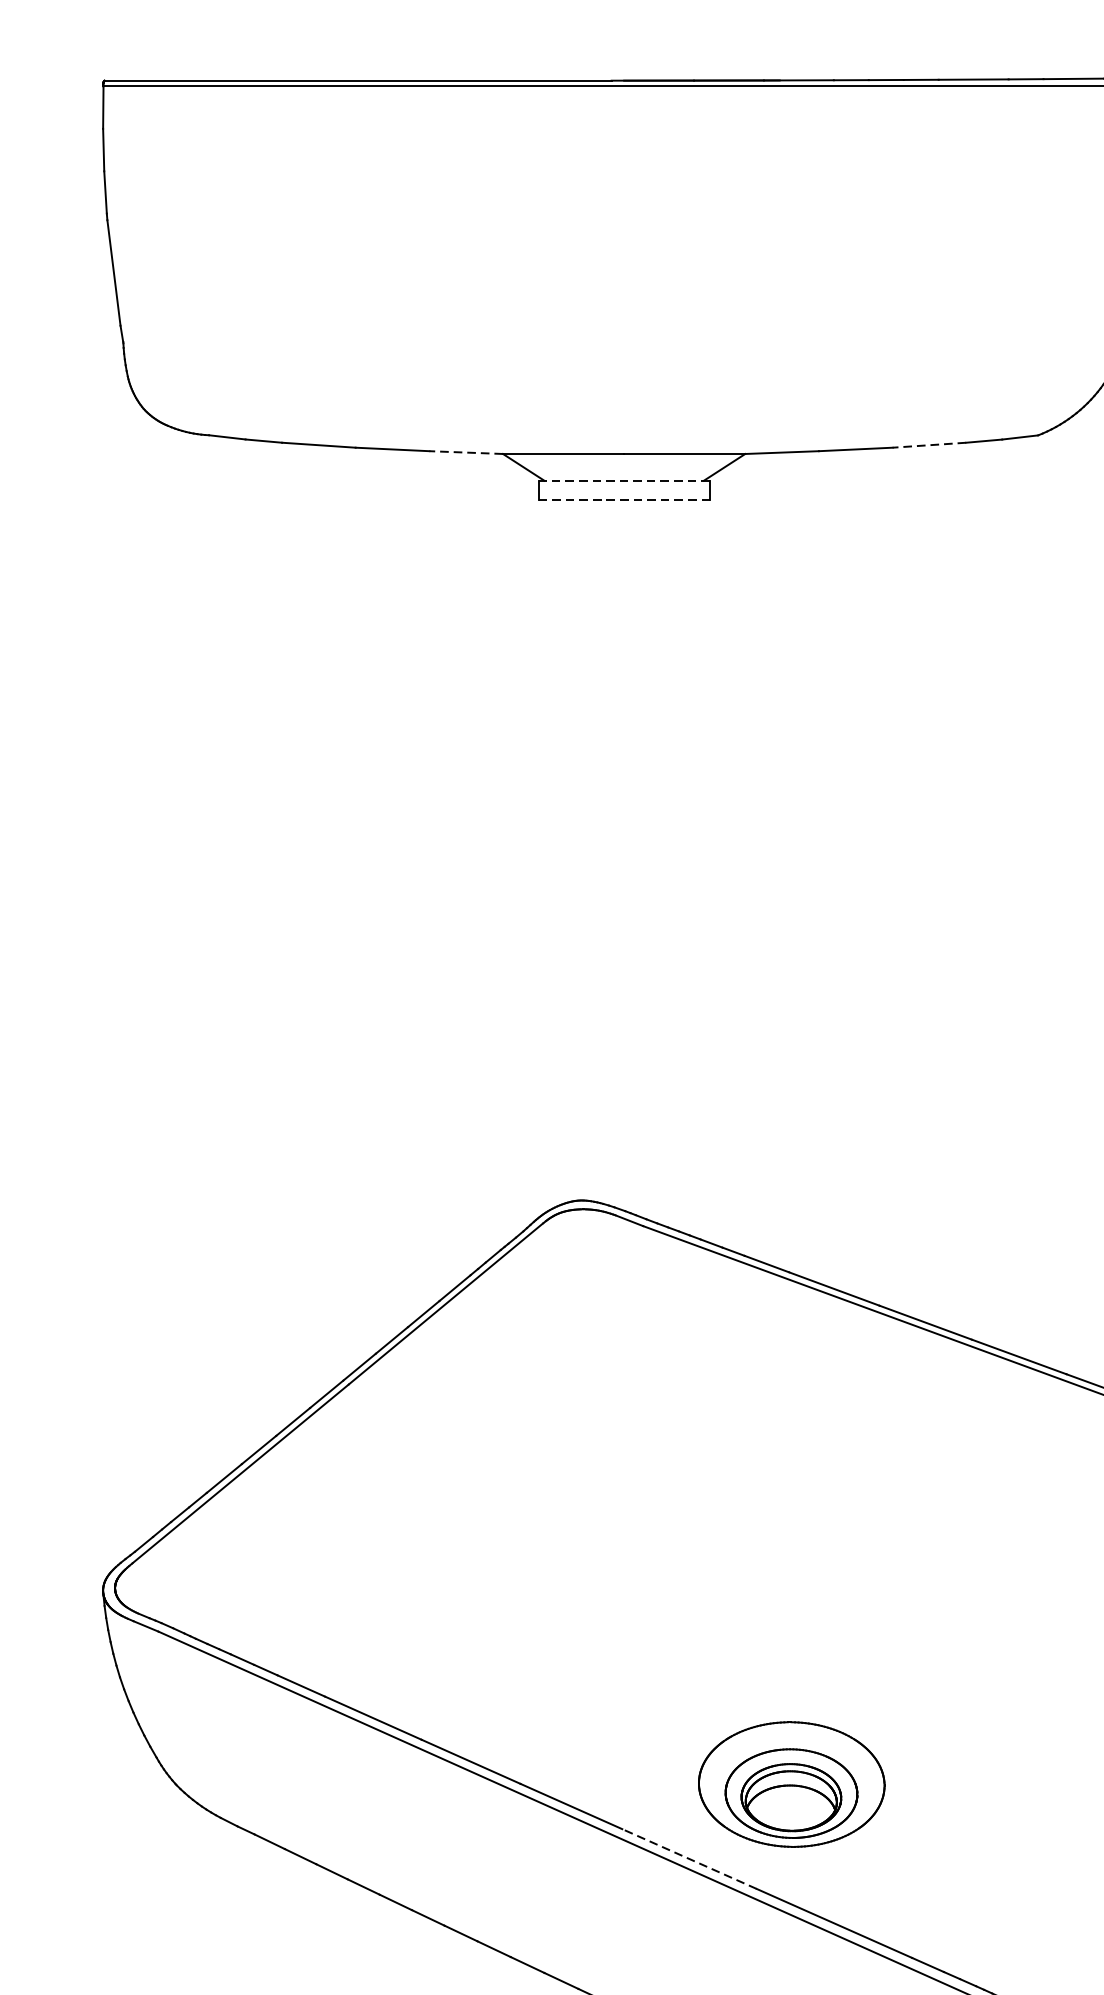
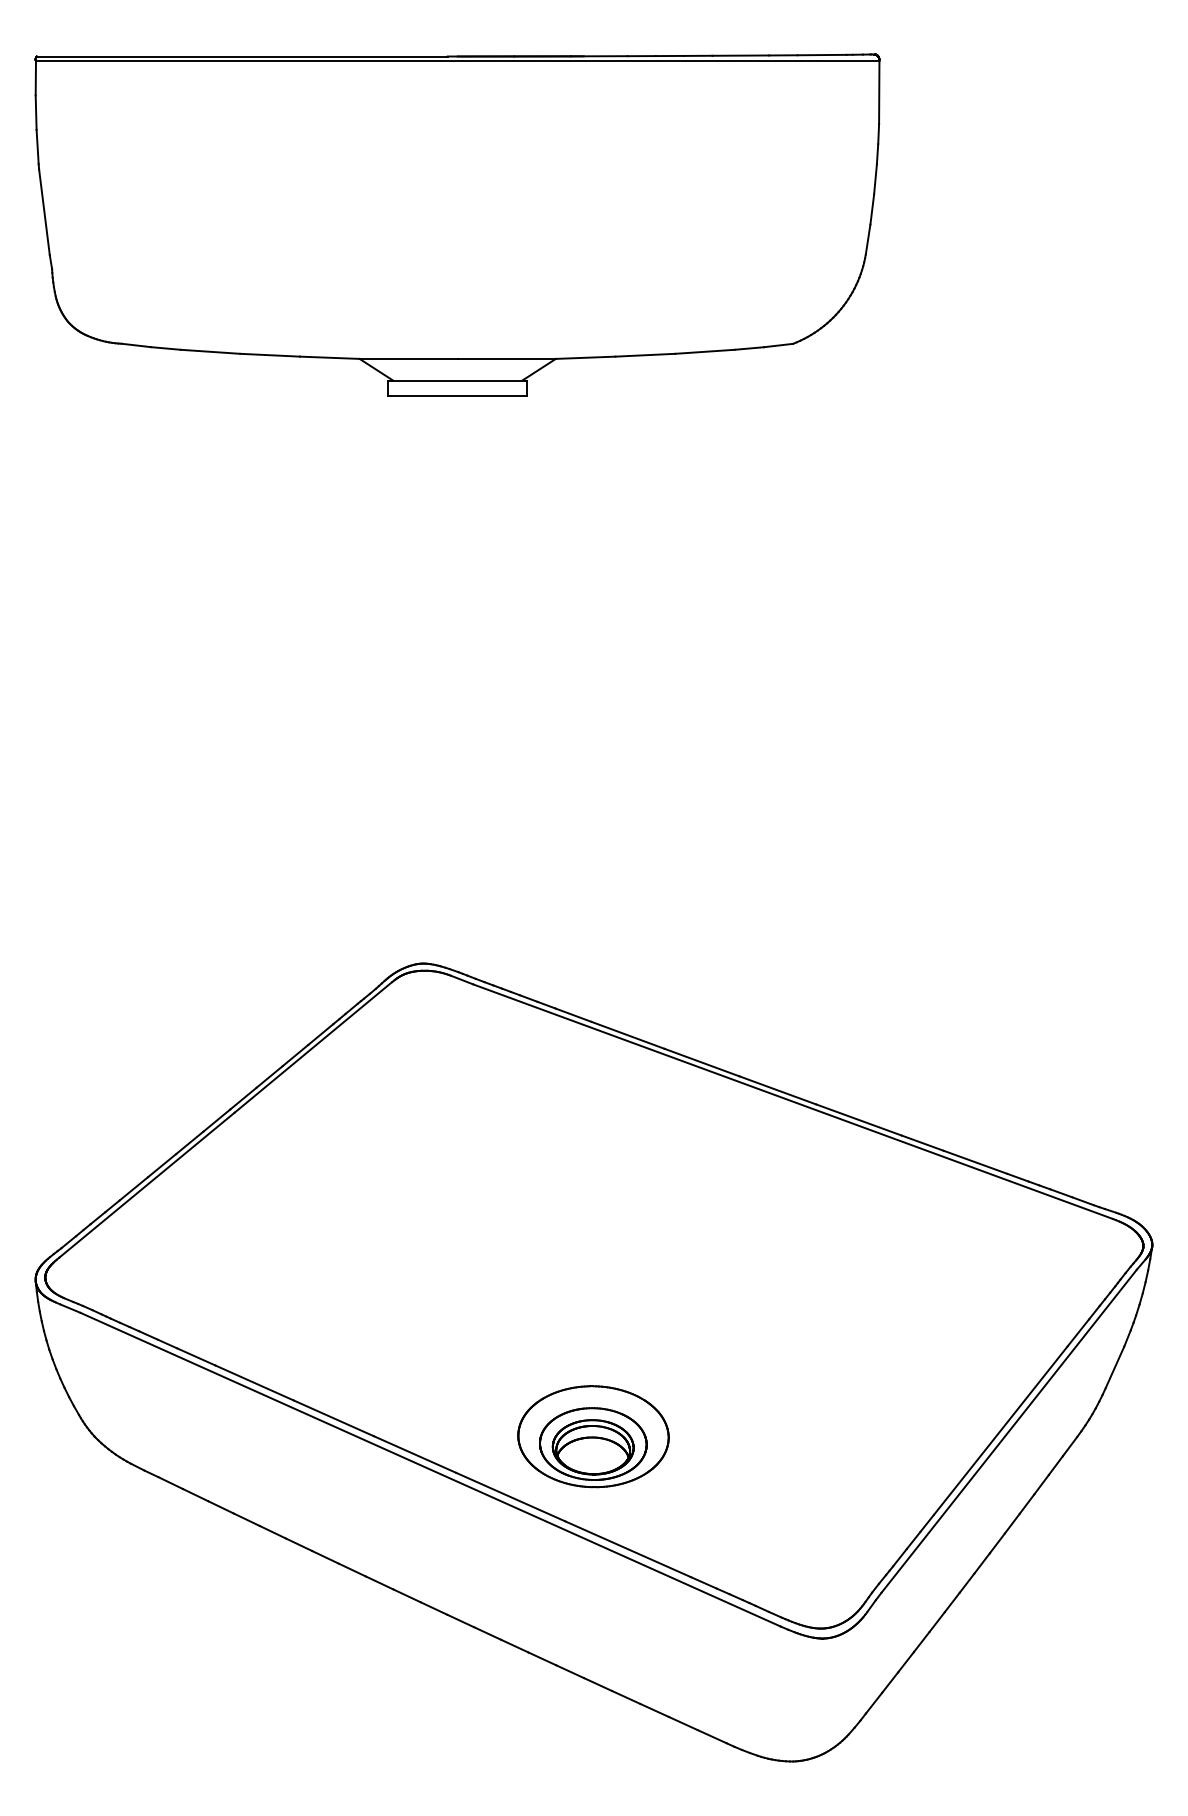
line: (930, 444) -> (705, 351), dashed -> solid
line: (465, 452) -> (329, 357), dashed -> solid
line: (623, 480) -> (457, 380), dashed -> solid
line: (625, 499) -> (458, 395), dashed -> solid
line: (689, 1859) -> (510, 1497), dashed -> solid

